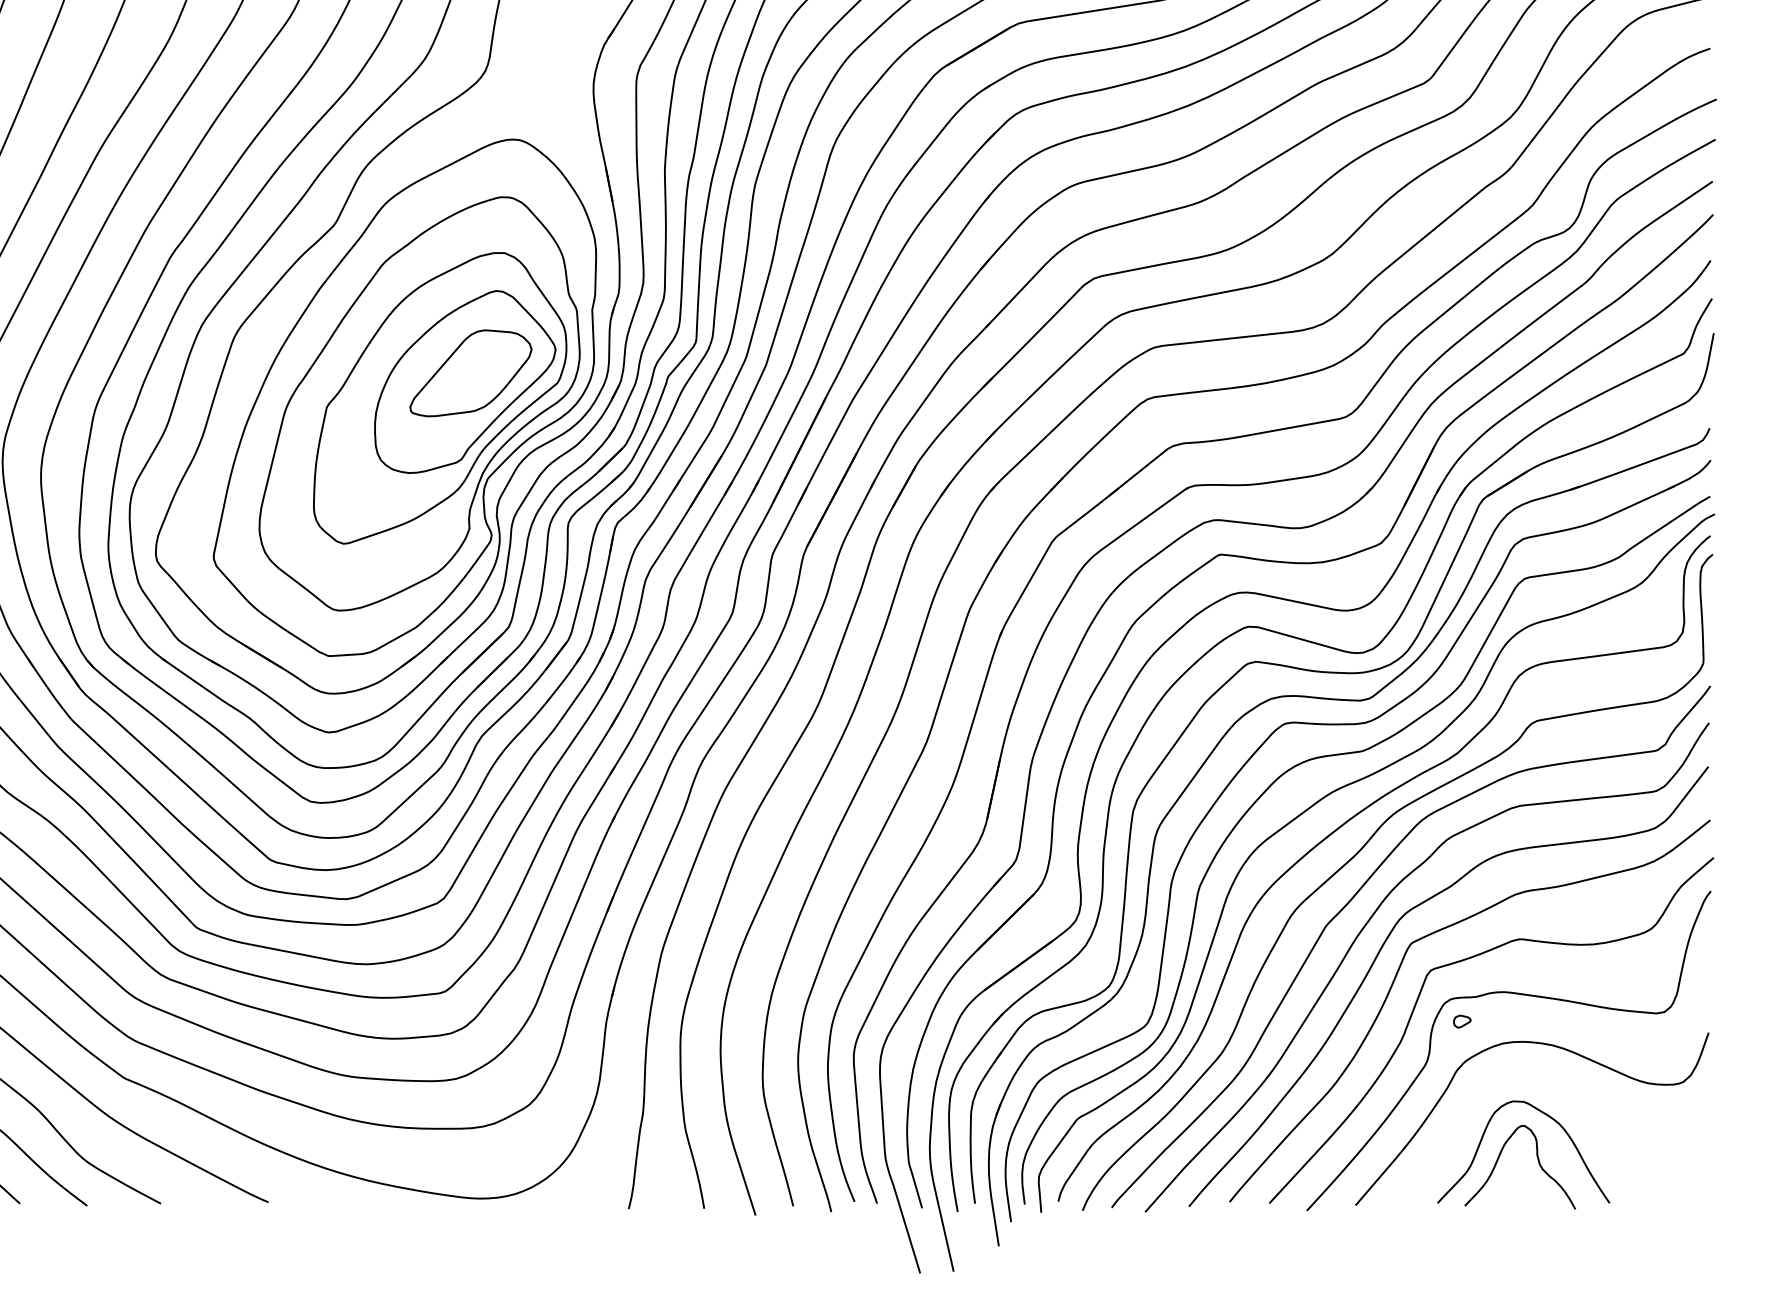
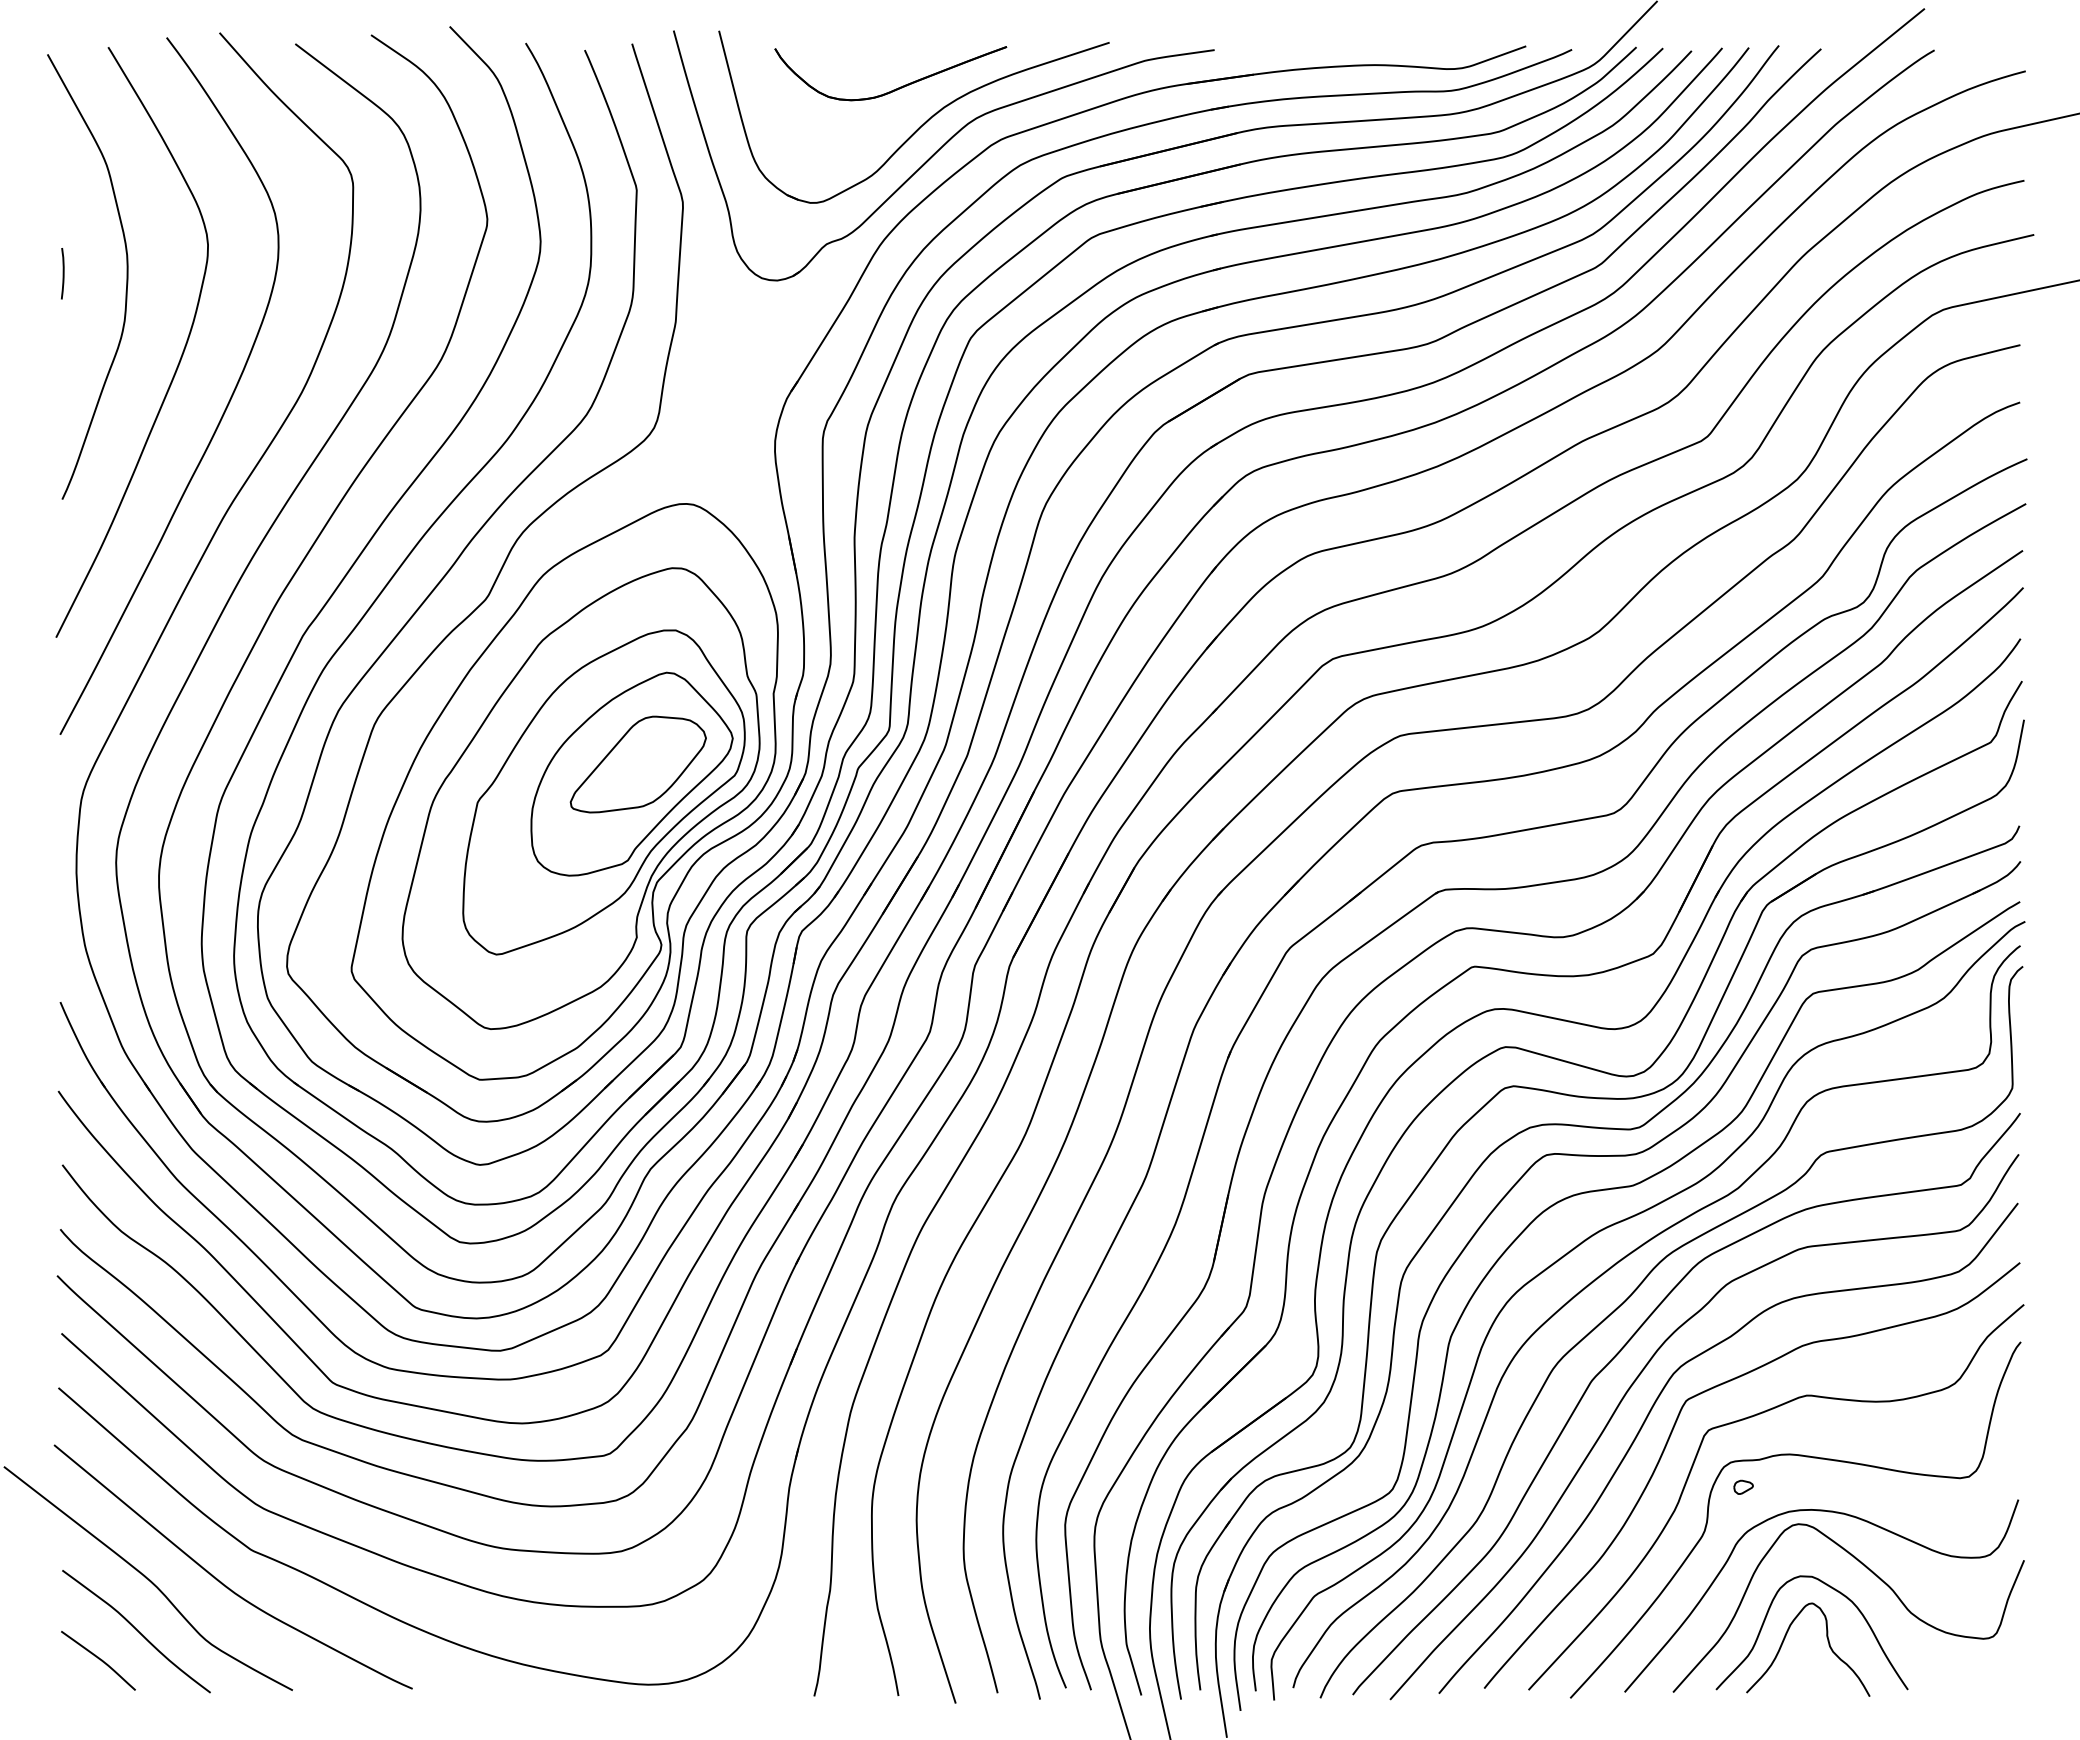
curve: (1579, 1100) -> (1874, 1575), added

